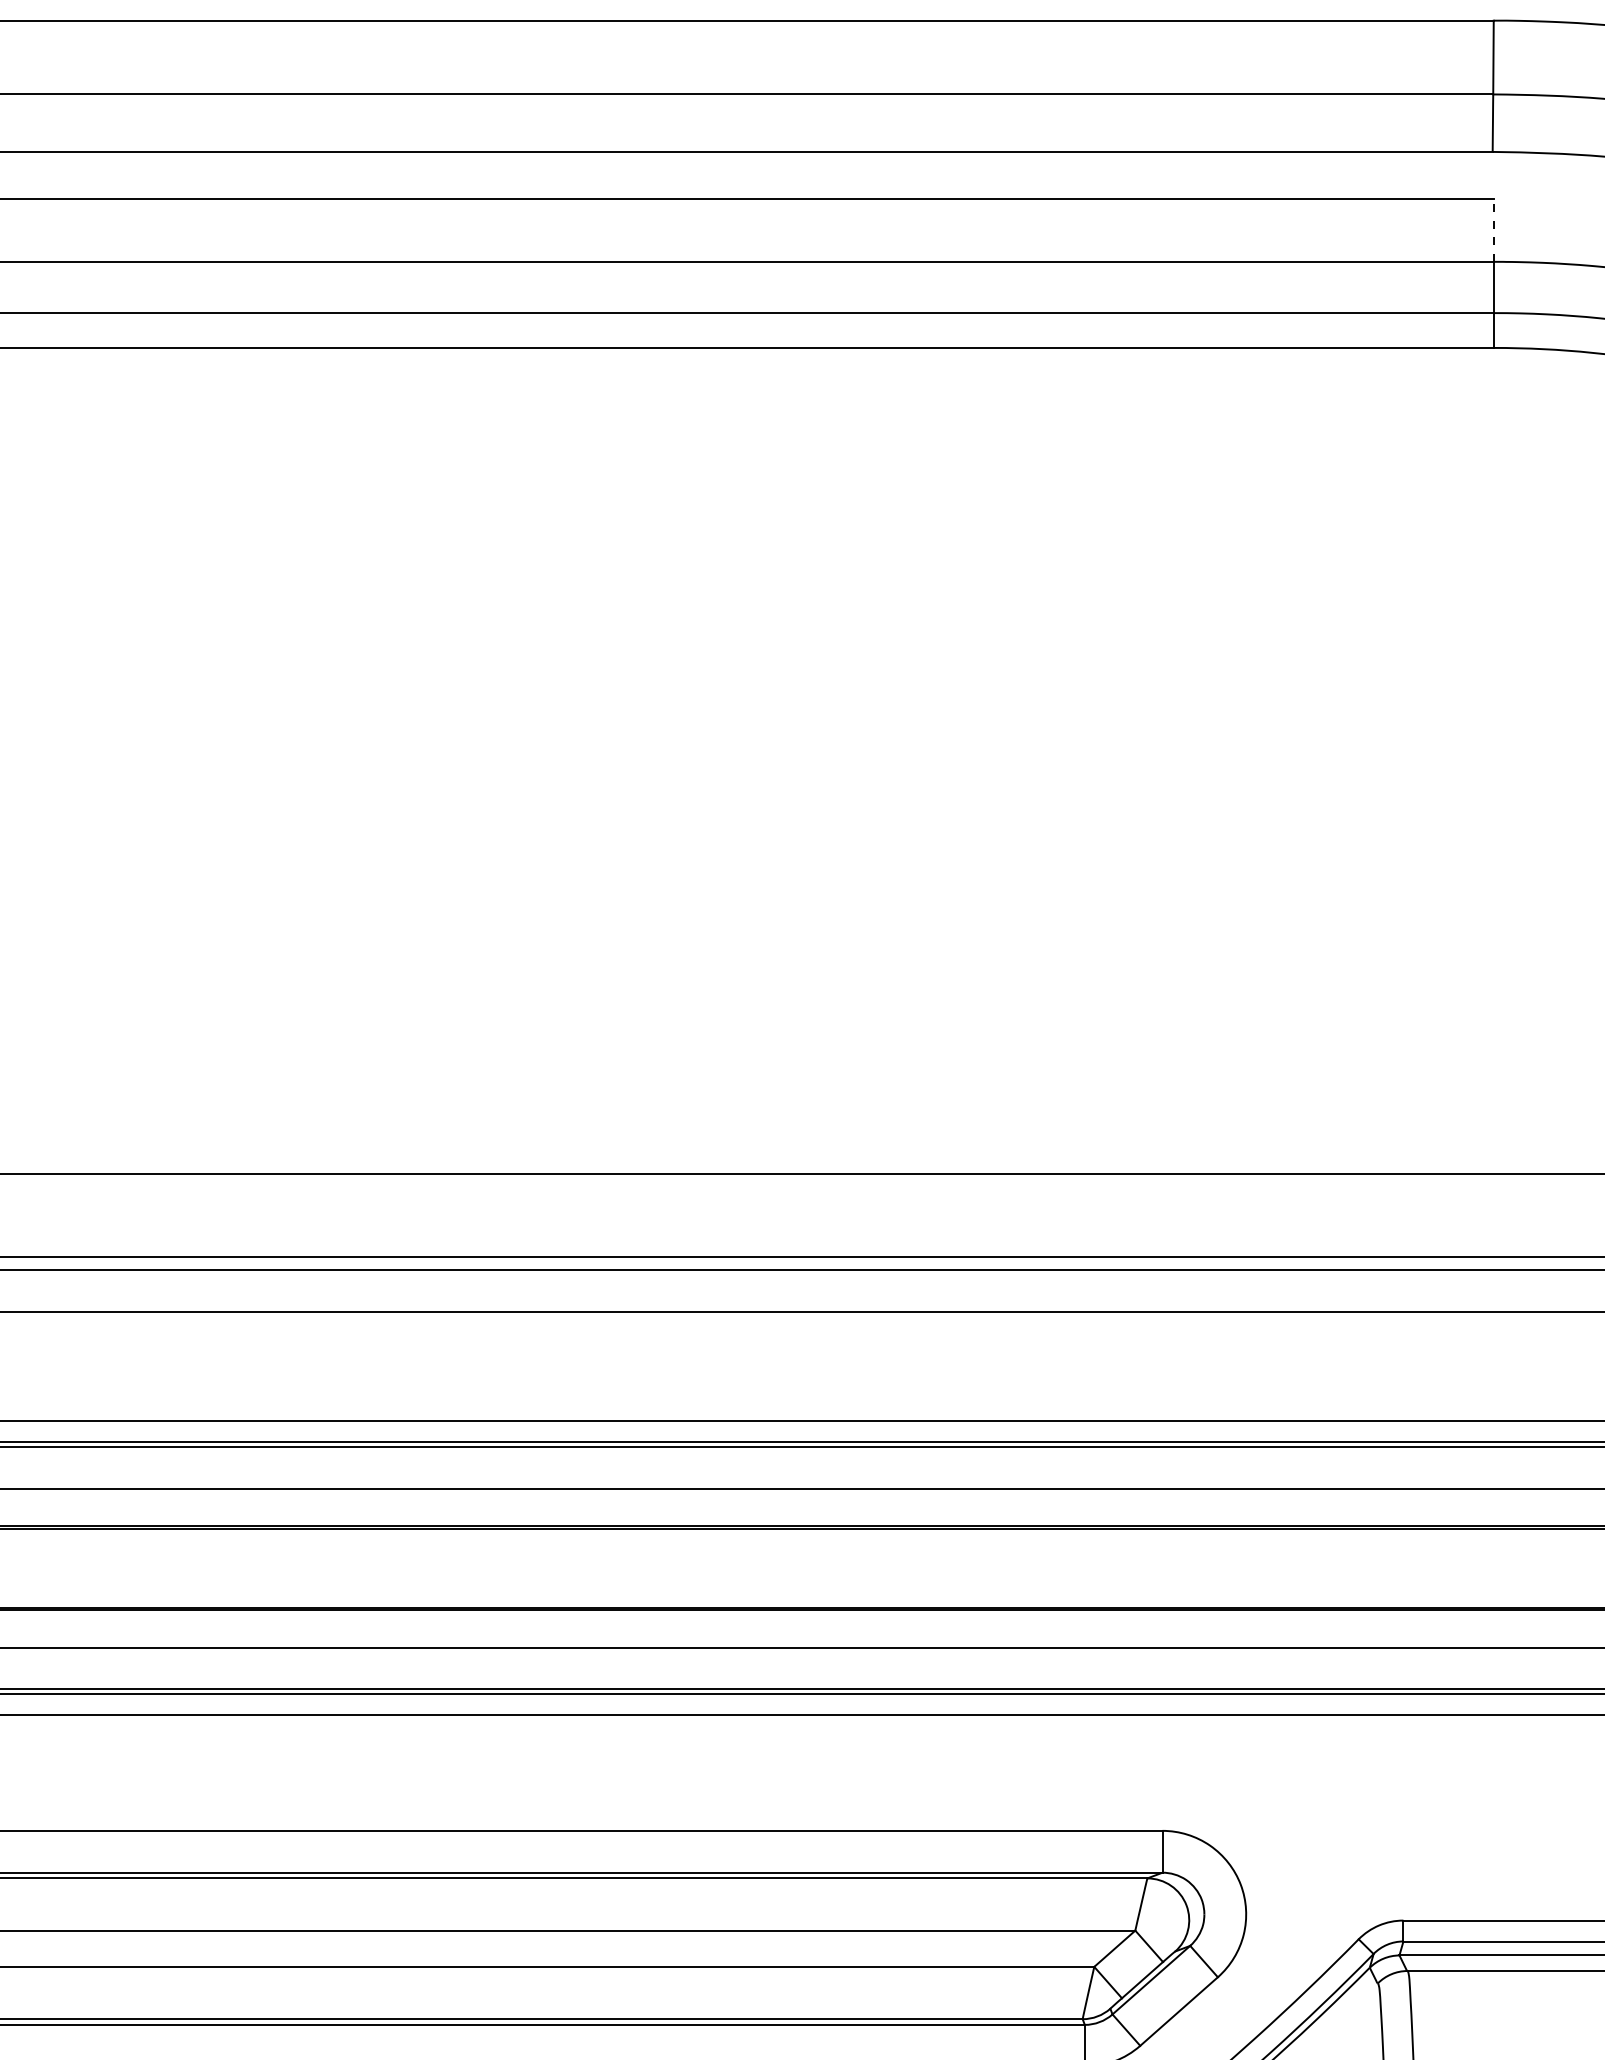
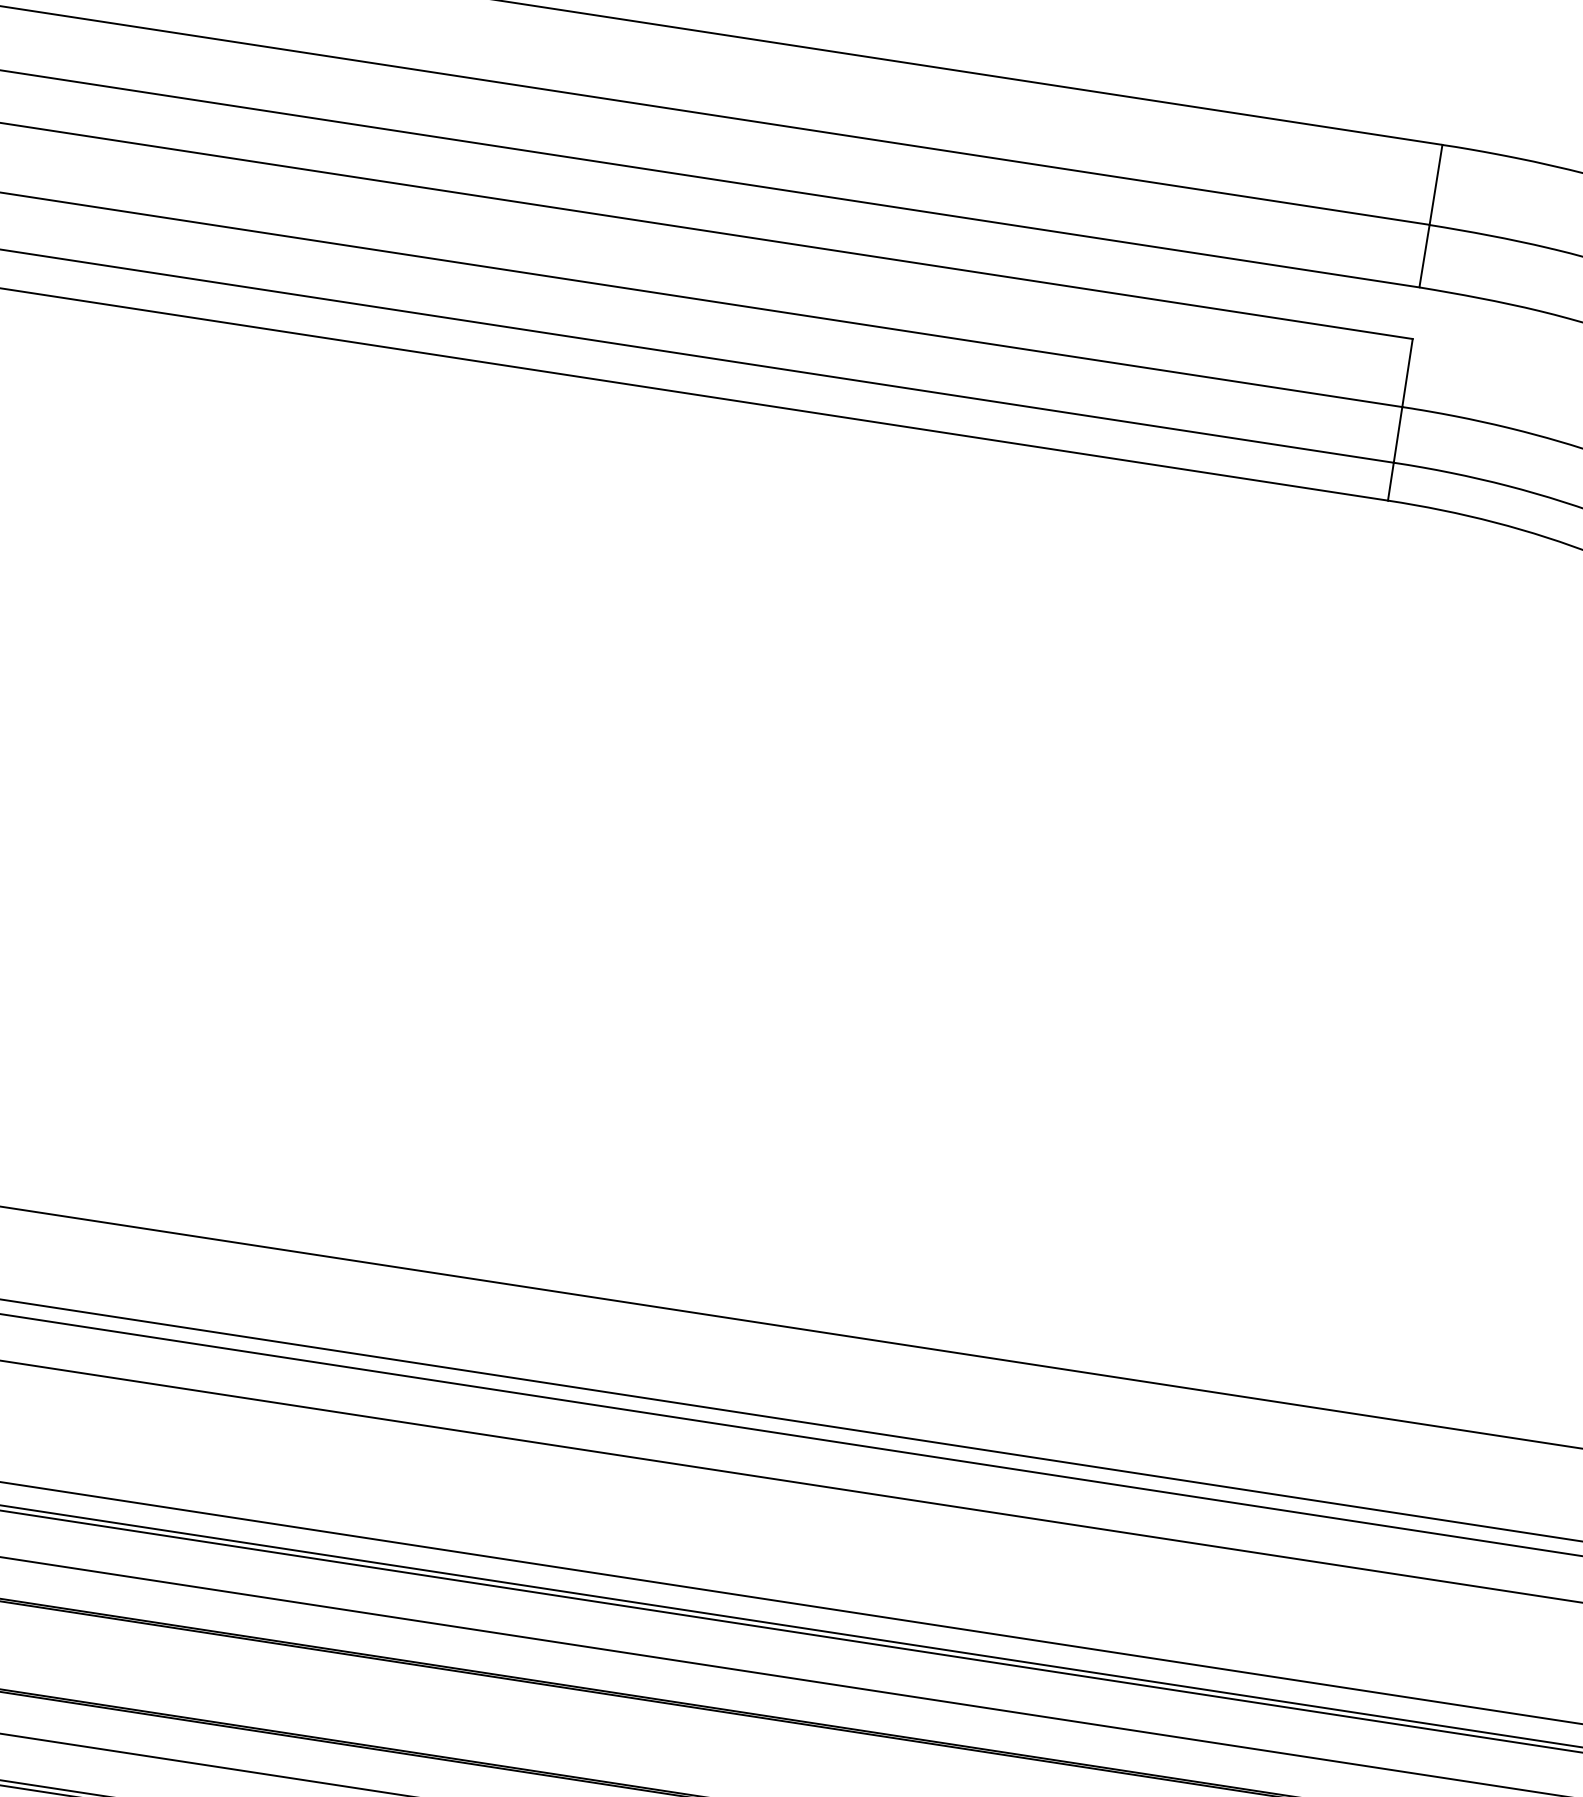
line: (1493, 230) -> (1407, 372), dashed -> solid

